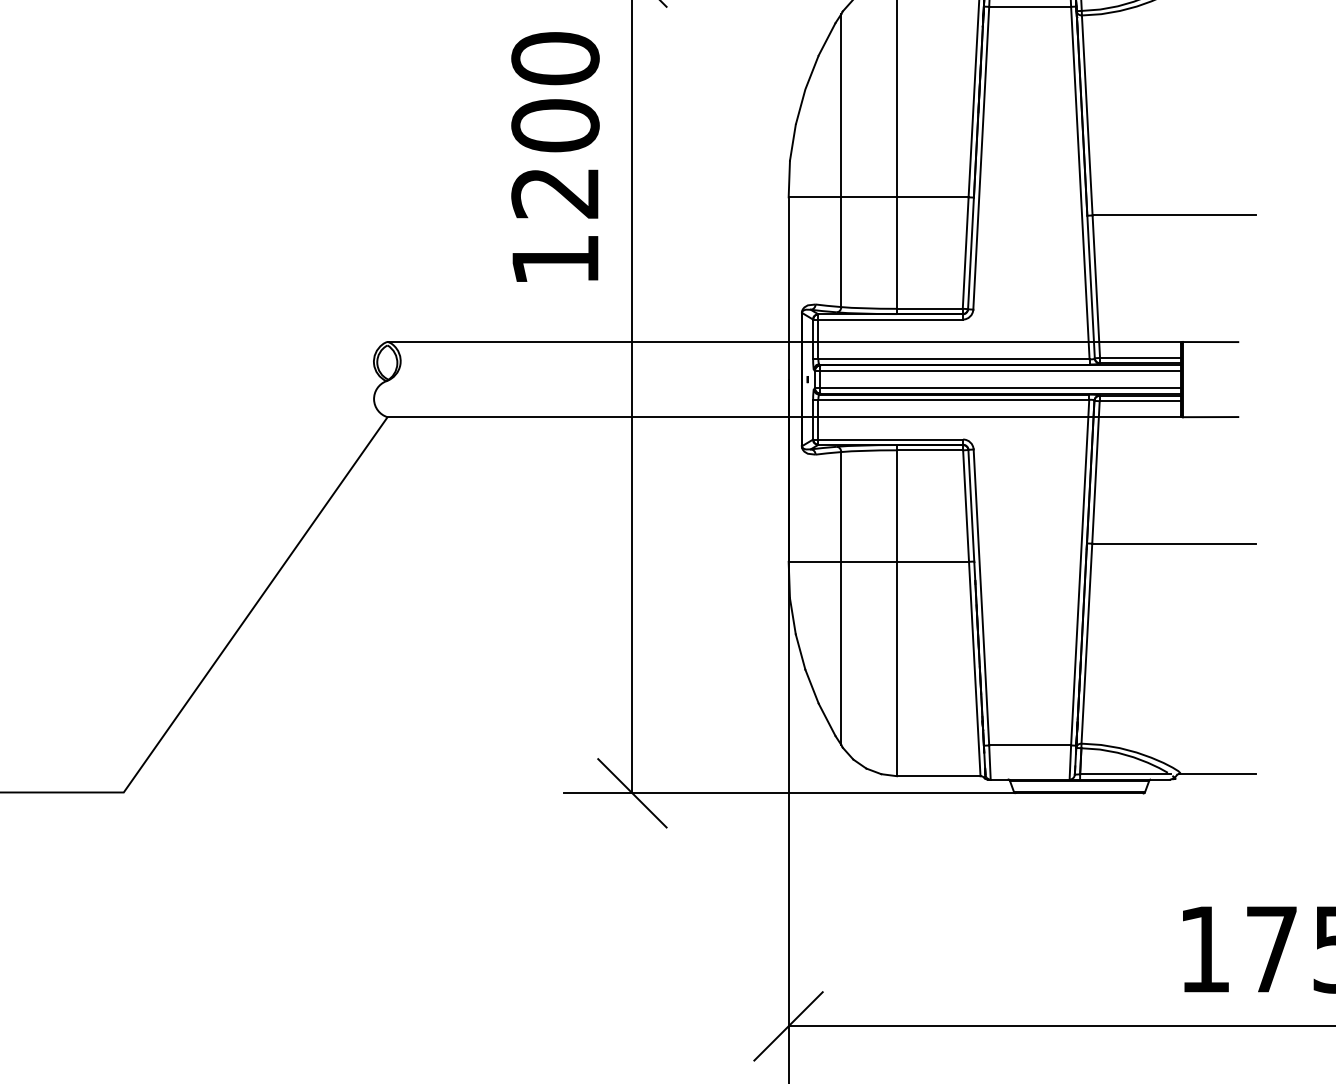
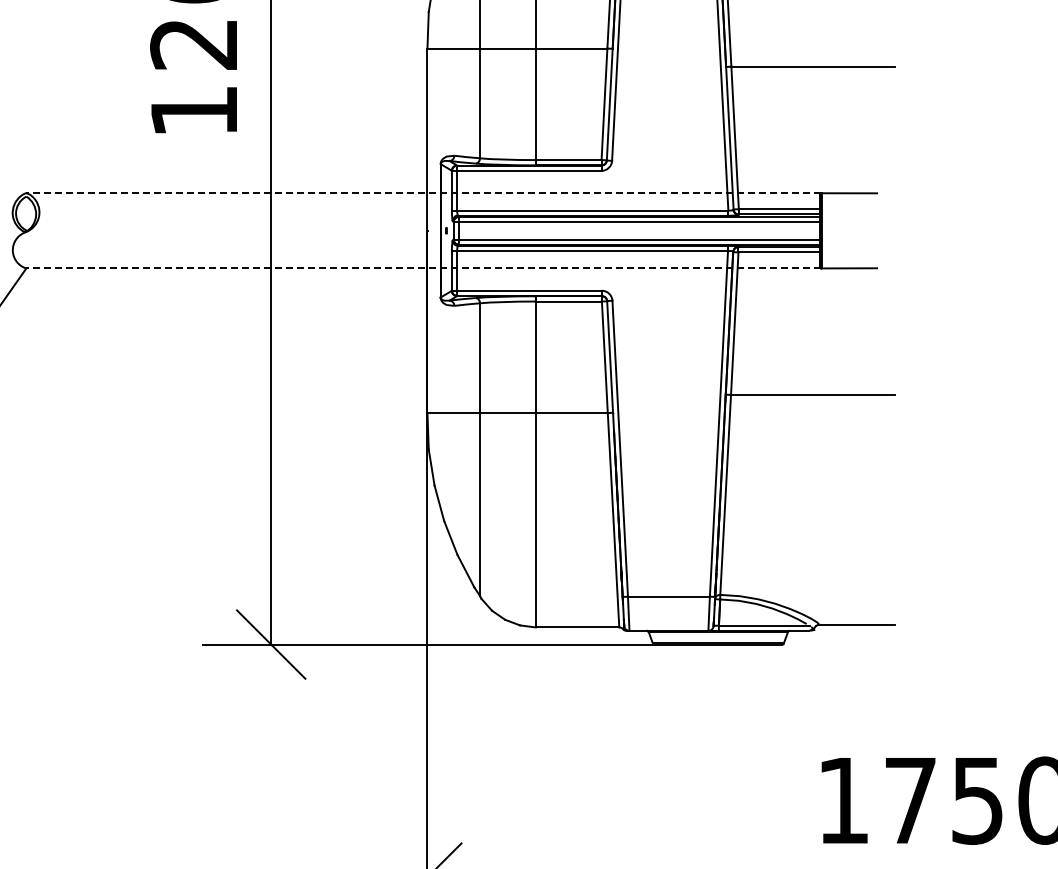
line: (784, 341) -> (423, 192), solid -> dashed
line: (784, 417) -> (423, 268), solid -> dashed

